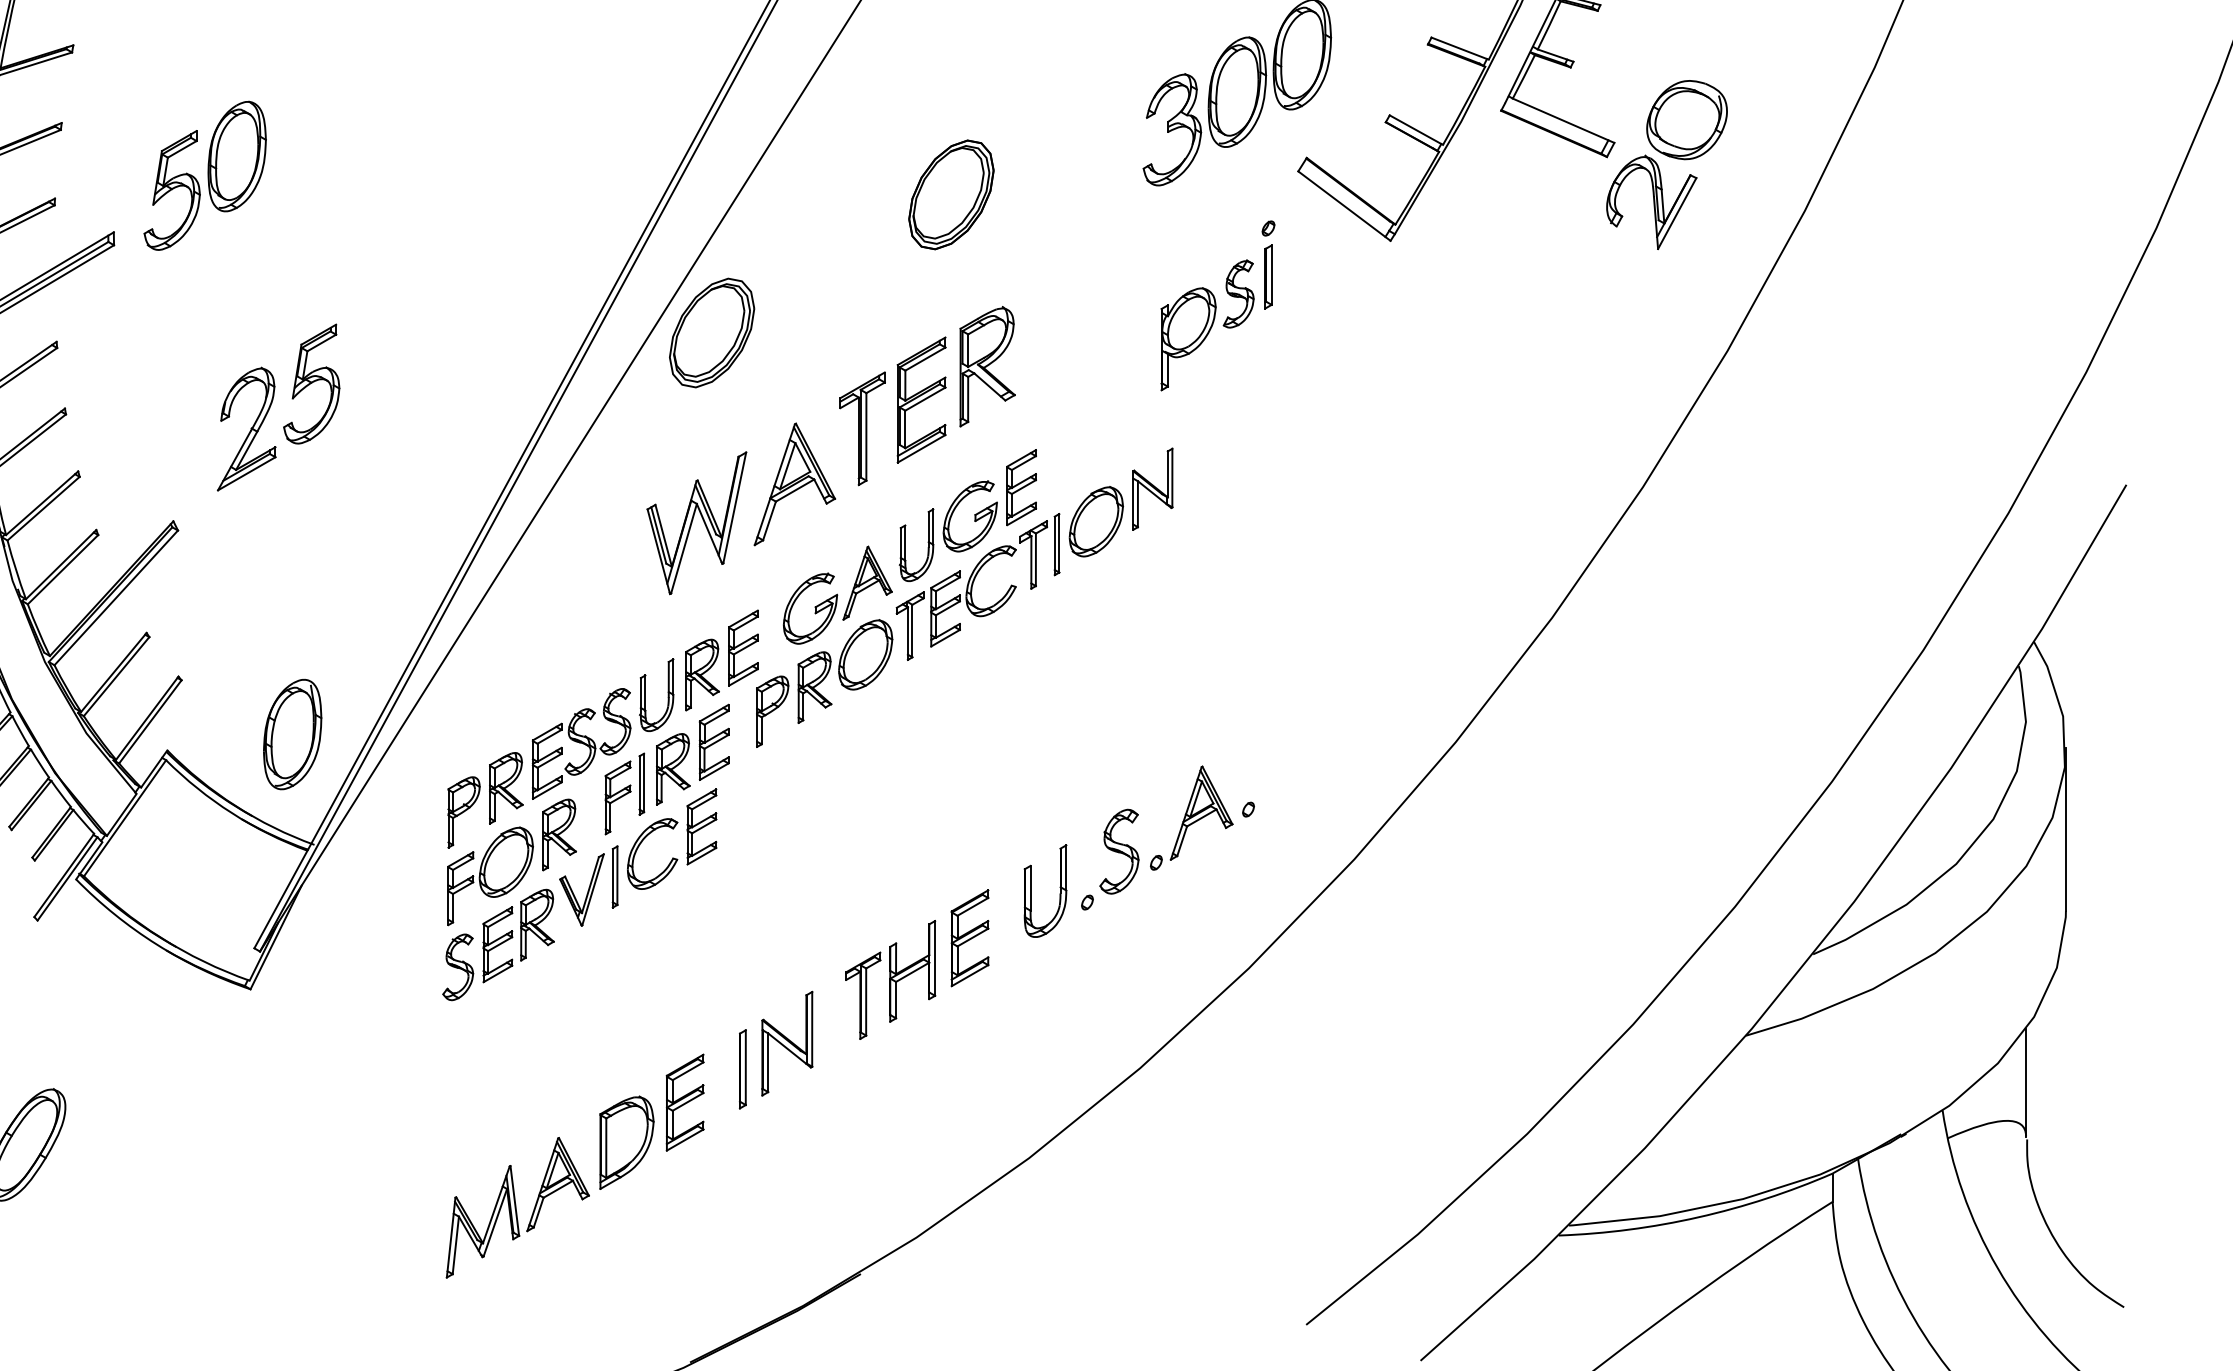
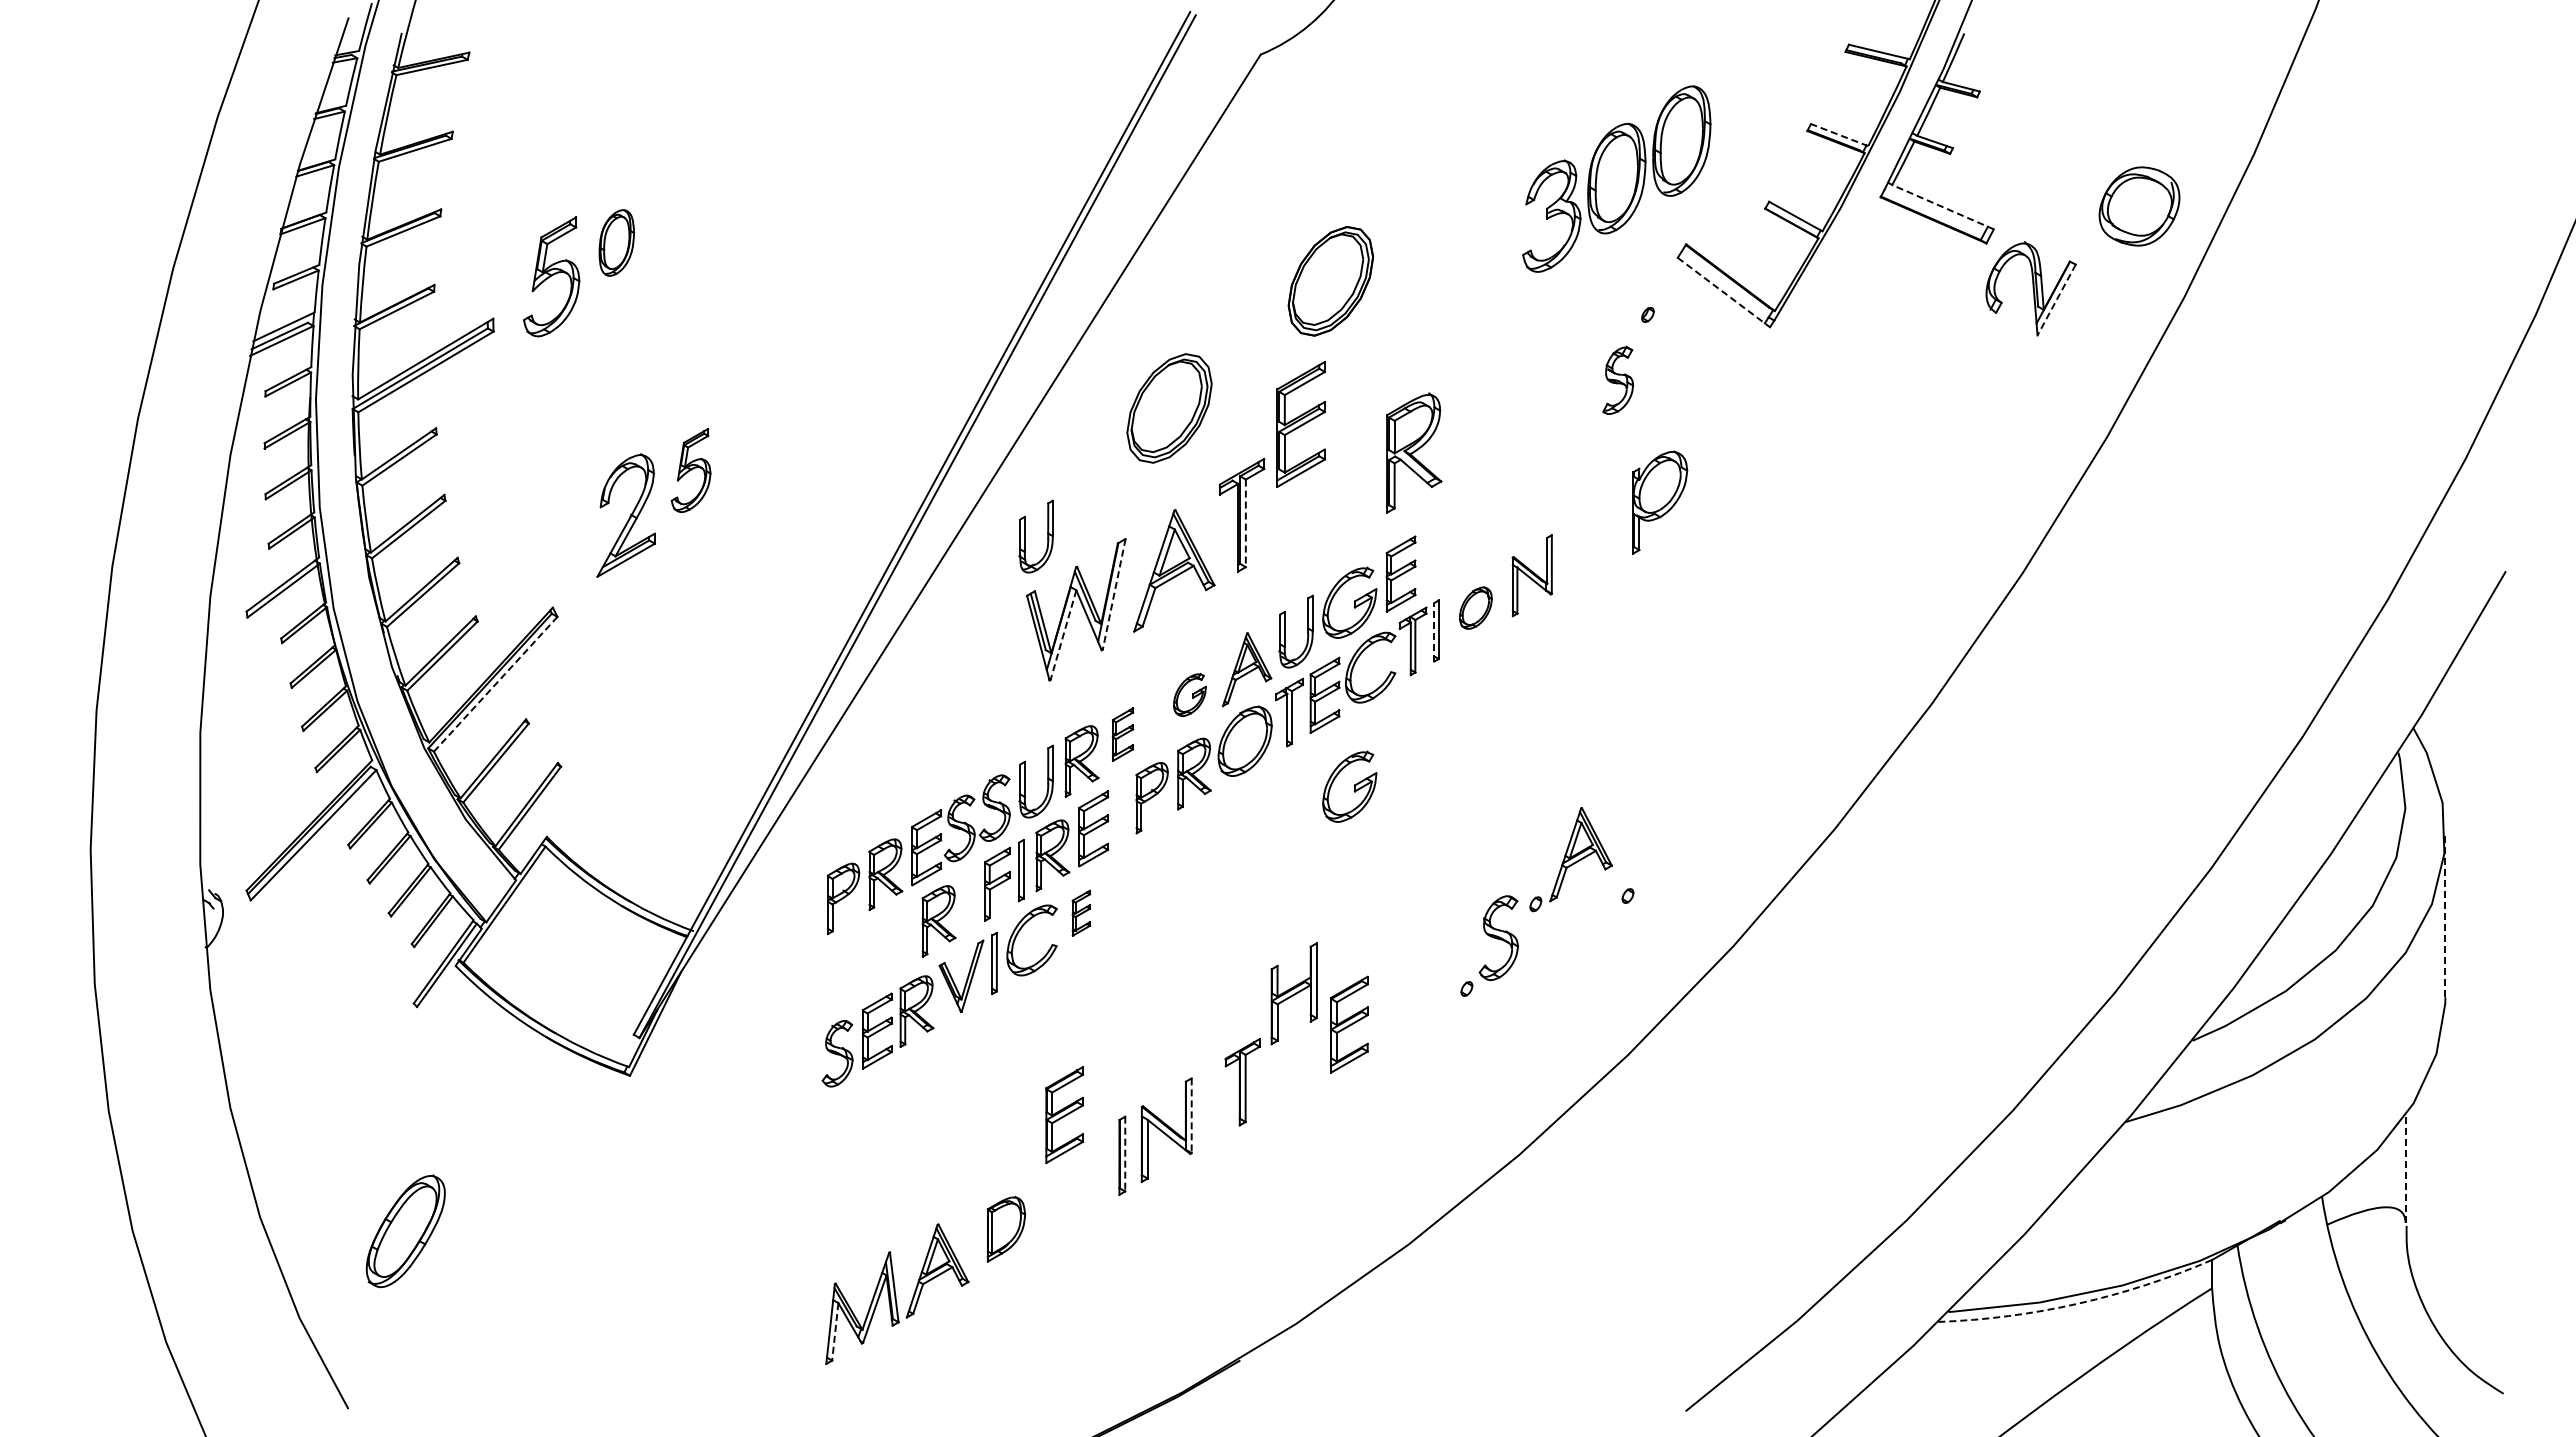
line: (1460, 49) -> (1839, 135), solid -> dashed
line: (1563, 120) -> (1942, 206), solid -> dashed
part: (1687, 120) -> (2139, 206), moved
part: (237, 156) -> (616, 242), size x0.6
line: (1344, 206) -> (1723, 292), solid -> dashed
line: (1677, 214) -> (2056, 300), solid -> dashed
part: (1268, 276) -> (1647, 362), removed
part: (712, 333) -> (1169, 408), moved
part: (1189, 339) -> (1660, 502), moved
part: (988, 366) -> (1414, 452), moved
part: (311, 384) -> (690, 470), size x0.7
part: (921, 400) -> (1300, 424), moved
line: (866, 437) -> (1245, 523), solid -> dashed
part: (646, 450) -> (1025, 536), added
line: (735, 508) -> (1114, 594), solid -> dashed
part: (1096, 521) -> (1475, 607), size x0.6
line: (1055, 545) -> (1434, 631), solid -> dashed
line: (684, 549) -> (1063, 635), solid -> dashed
line: (117, 597) -> (496, 683), solid -> dashed
part: (810, 608) -> (1189, 694), size x0.6
part: (743, 648) -> (1122, 734), size x0.7
part: (970, 700) -> (1349, 786), added
part: (292, 734) -> (671, 820), removed
part: (1191, 818) -> (1570, 859), moved
part: (702, 826) -> (1081, 912), size x0.6
line: (2066, 829) -> (2445, 915), solid -> dashed
part: (490, 876) -> (869, 962), removed
part: (1031, 891) -> (1410, 977), removed
part: (912, 971) -> (1293, 993), moved
line: (812, 1030) -> (1191, 1116), solid -> dashed
line: (746, 1068) -> (1125, 1154), solid -> dashed
line: (2026, 1083) -> (2405, 1169), solid -> dashed
part: (685, 1102) -> (1064, 1114), moved
part: (627, 1143) -> (1006, 1229), size x0.7
arc: (1699, 1217) -> (2078, 1303), solid -> dashed
line: (456, 1245) -> (835, 1331), solid -> dashed

